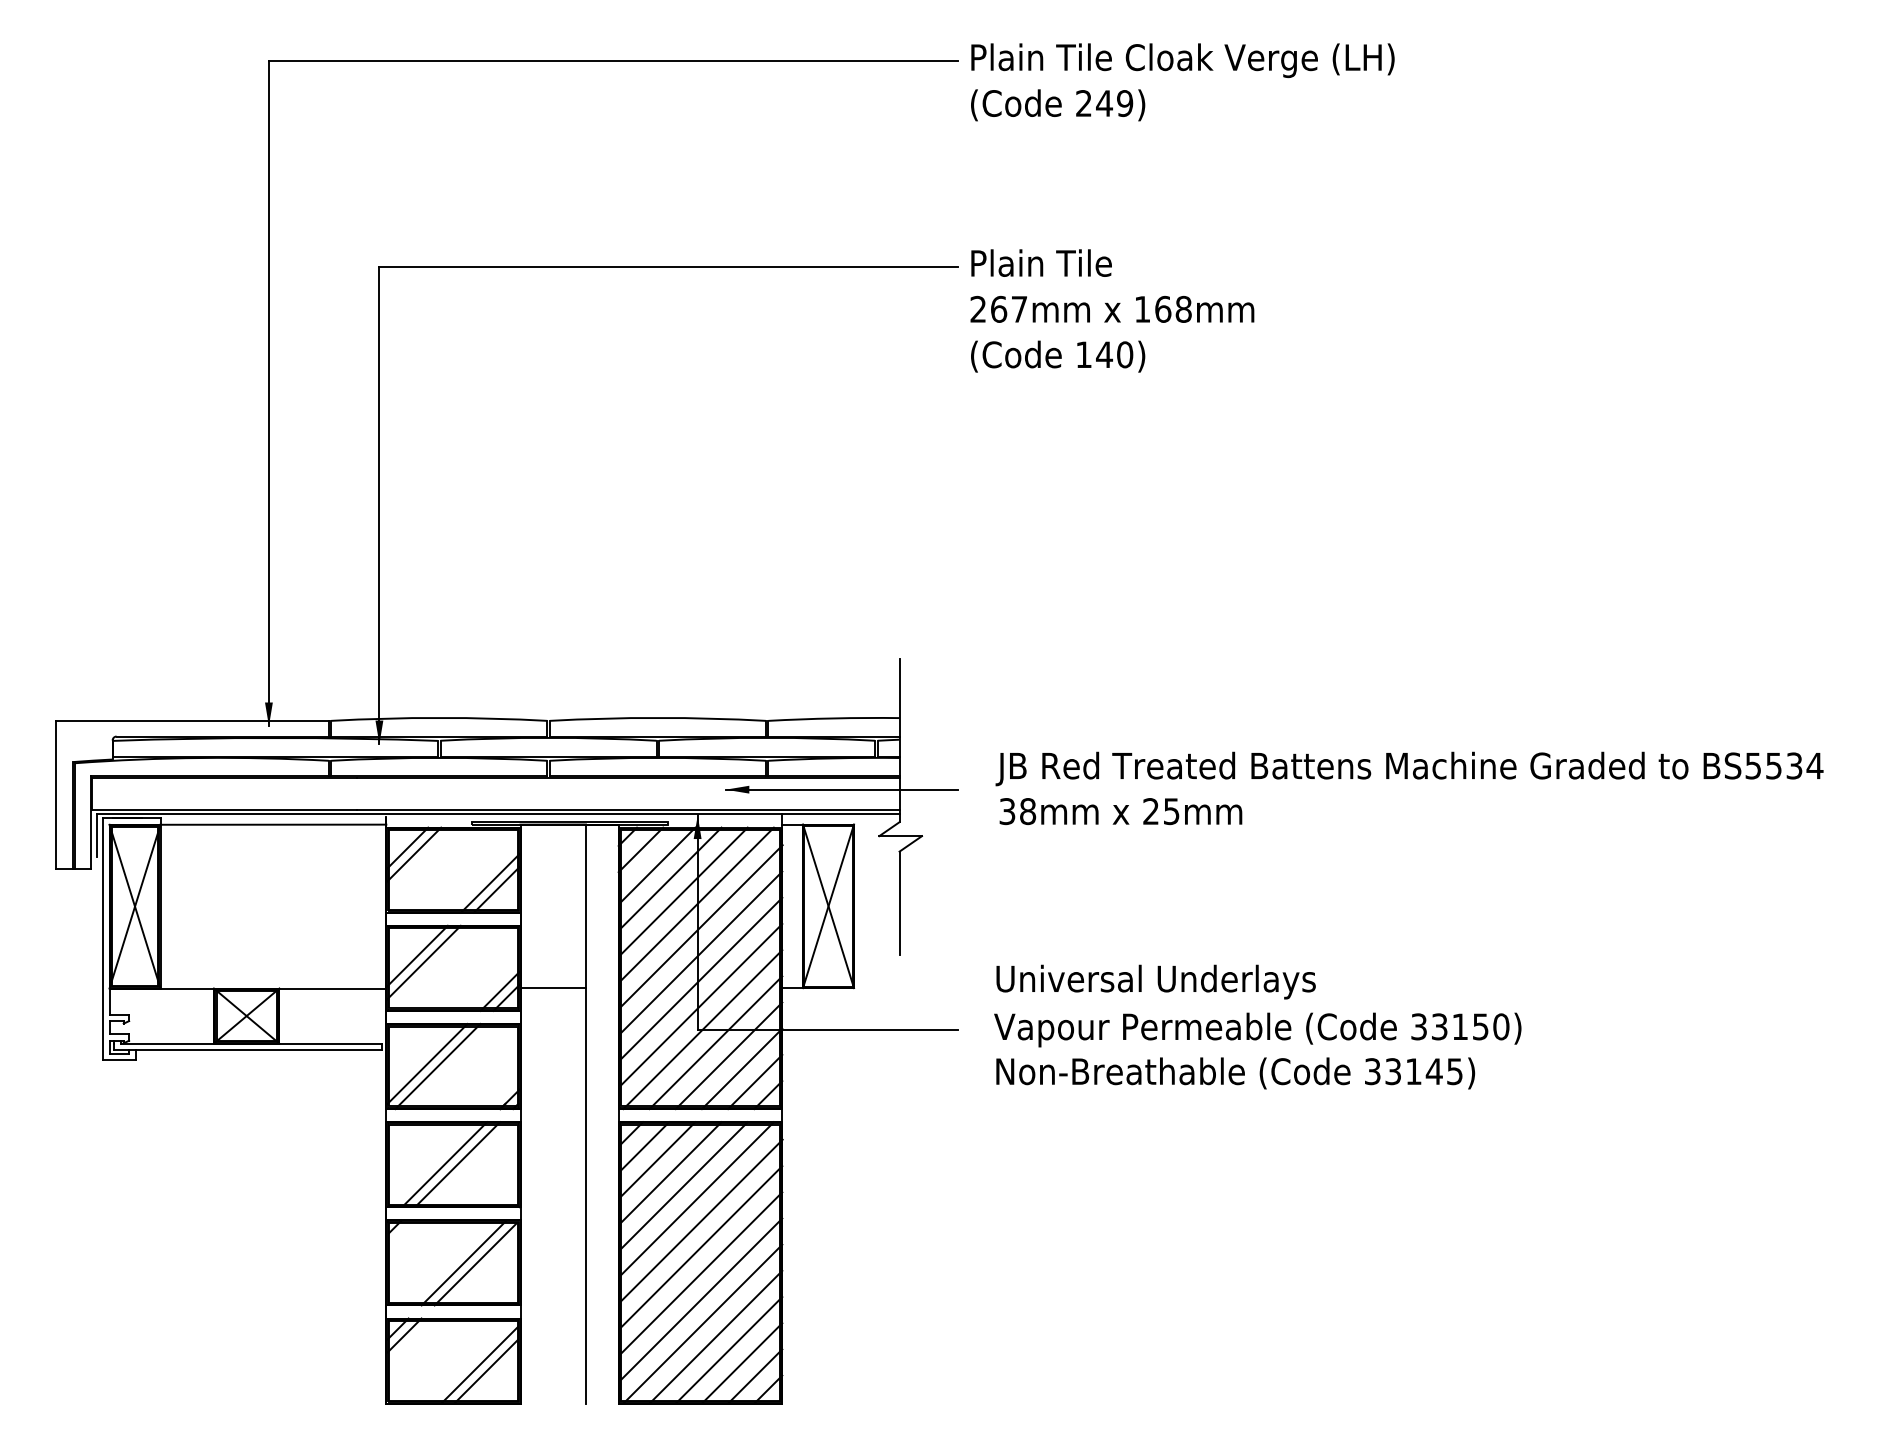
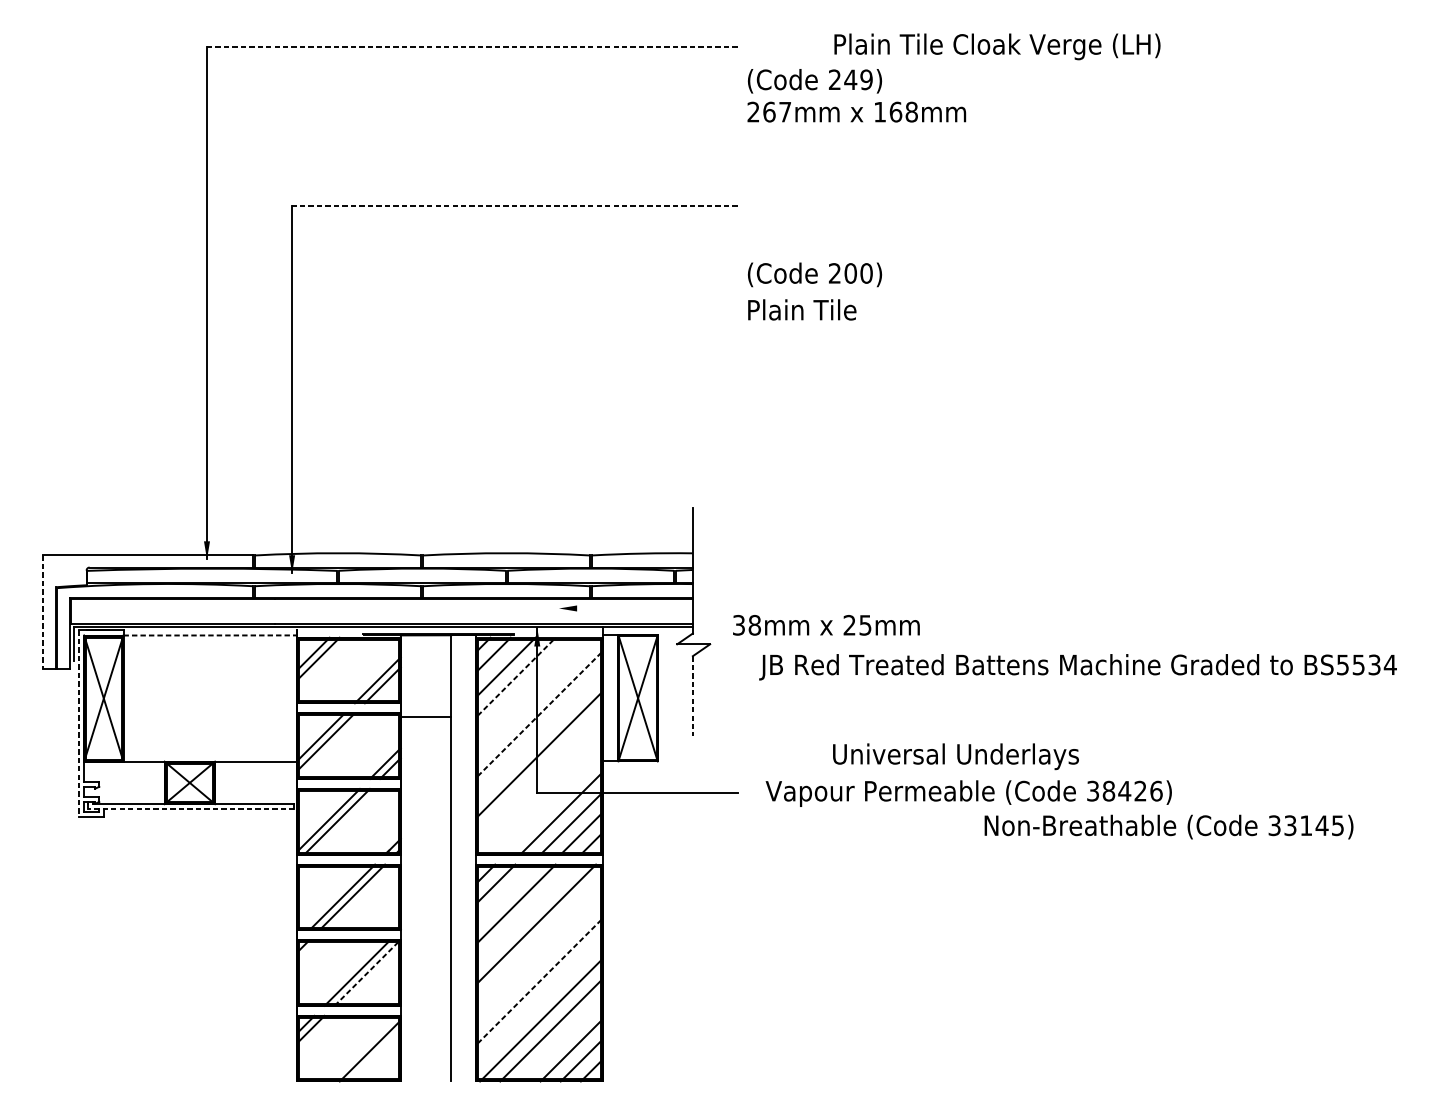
line: (612, 60) -> (471, 46), solid -> dashed
text: (1182, 60) -> (997, 46), moved
text: (1041, 262) -> (802, 309), moved
line: (668, 266) -> (514, 205), solid -> dashed
text: (1112, 309) -> (856, 112), moved
text: (1094, 354) -> (843, 273), 140) -> 200)
text: (1409, 768) -> (1077, 666), moved
line: (841, 789) -> (648, 608), removed
line: (56, 794) -> (43, 612), solid -> dashed
text: (1120, 811) -> (826, 625), moved
line: (273, 824) -> (210, 635), solid -> dashed
line: (670, 878) -> (516, 676), solid -> dashed
line: (683, 891) -> (526, 686), removed
line: (899, 903) -> (692, 696), solid -> dashed
line: (696, 904) -> (536, 696), removed
line: (701, 926) -> (540, 713), solid -> dashed
line: (102, 939) -> (78, 723), solid -> dashed
line: (701, 952) -> (540, 733), removed
text: (1155, 981) -> (955, 756), moved
line: (552, 988) -> (425, 716), moved
line: (701, 1004) -> (540, 773), removed
text: (1470, 1026) -> (1132, 790), 33150) -> 38426)
line: (702, 1029) -> (541, 793), removed
line: (715, 1042) -> (551, 803), removed
line: (247, 1050) -> (190, 809), solid -> dashed
text: (1235, 1073) -> (1168, 827), moved
line: (657, 1159) -> (506, 893), removed
line: (683, 1185) -> (526, 913), removed
line: (701, 1220) -> (540, 940), removed
line: (701, 1247) -> (540, 961), removed
line: (476, 1263) -> (366, 973), solid -> dashed
line: (701, 1273) -> (540, 981), solid -> dashed
line: (701, 1299) -> (540, 1001), removed
line: (728, 1350) -> (561, 1040), removed
line: (485, 1371) -> (373, 1056), removed

